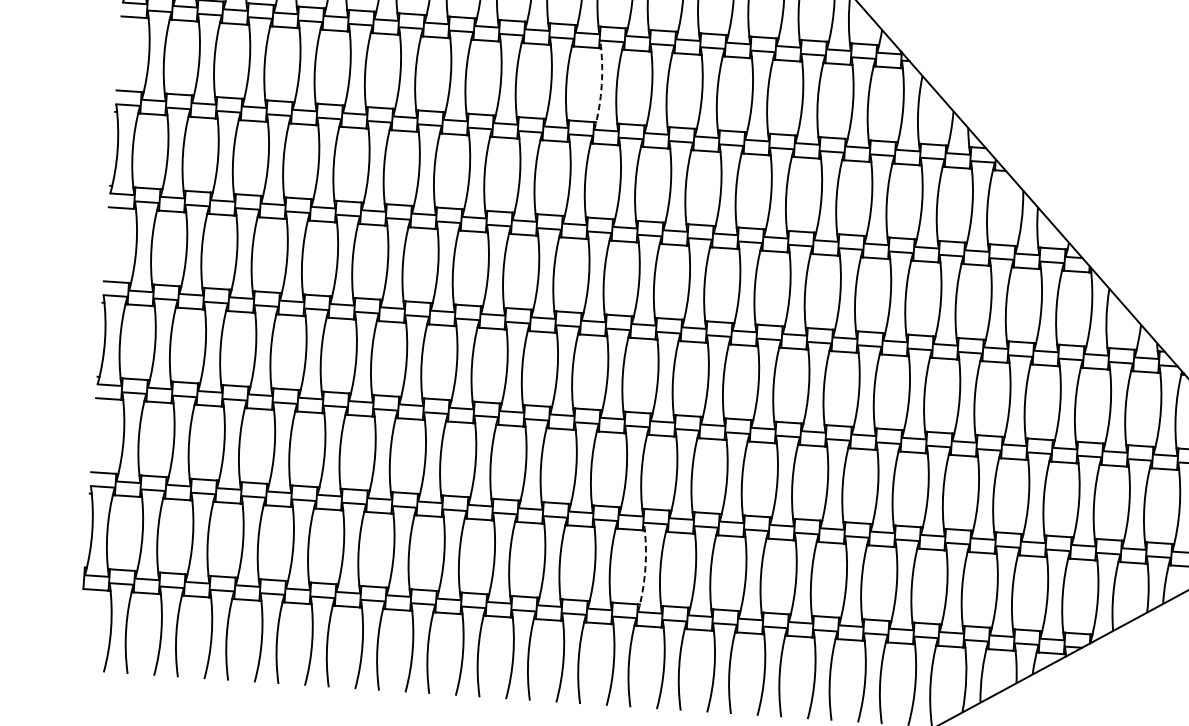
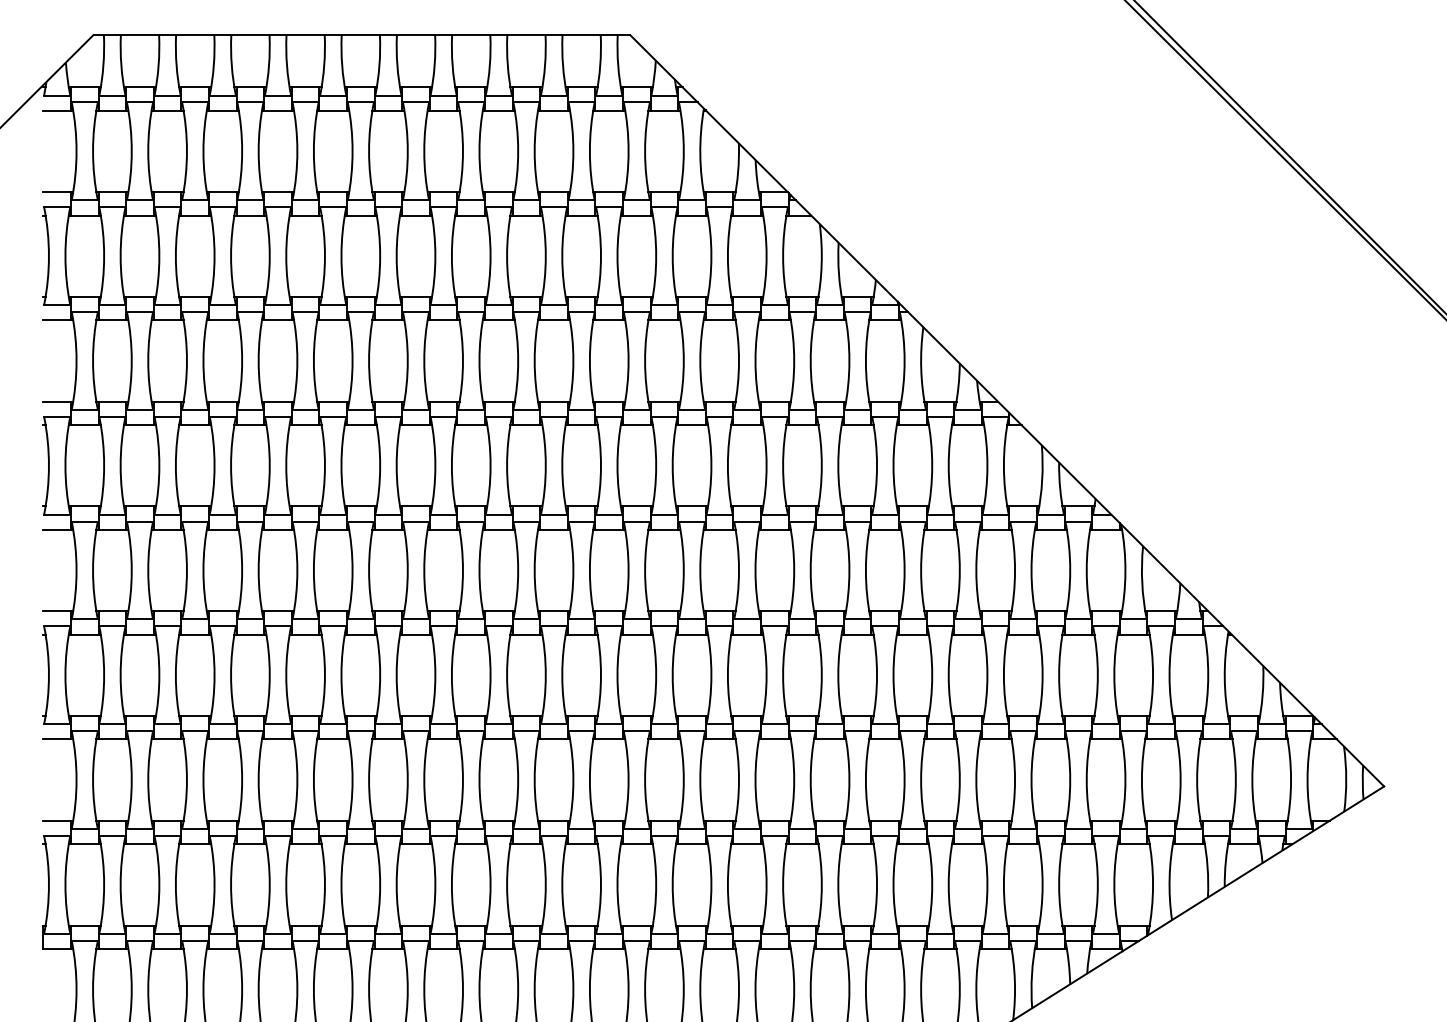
arc: (601, 85) -> (573, 360), dashed -> solid
arc: (645, 567) -> (656, 884), dashed -> solid

